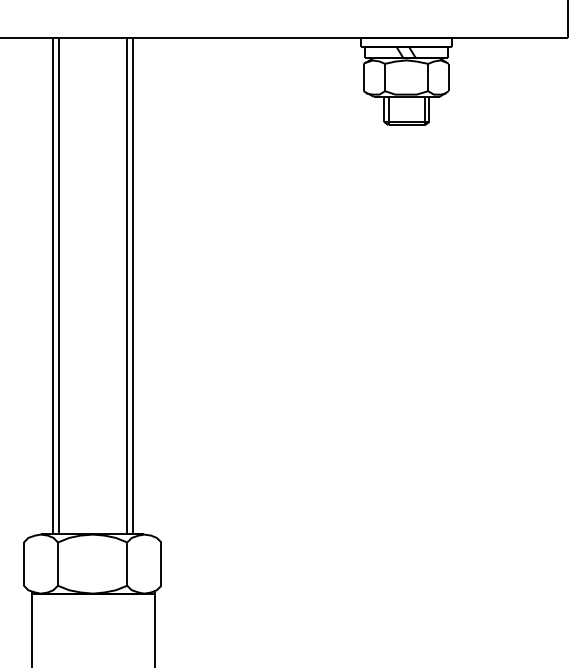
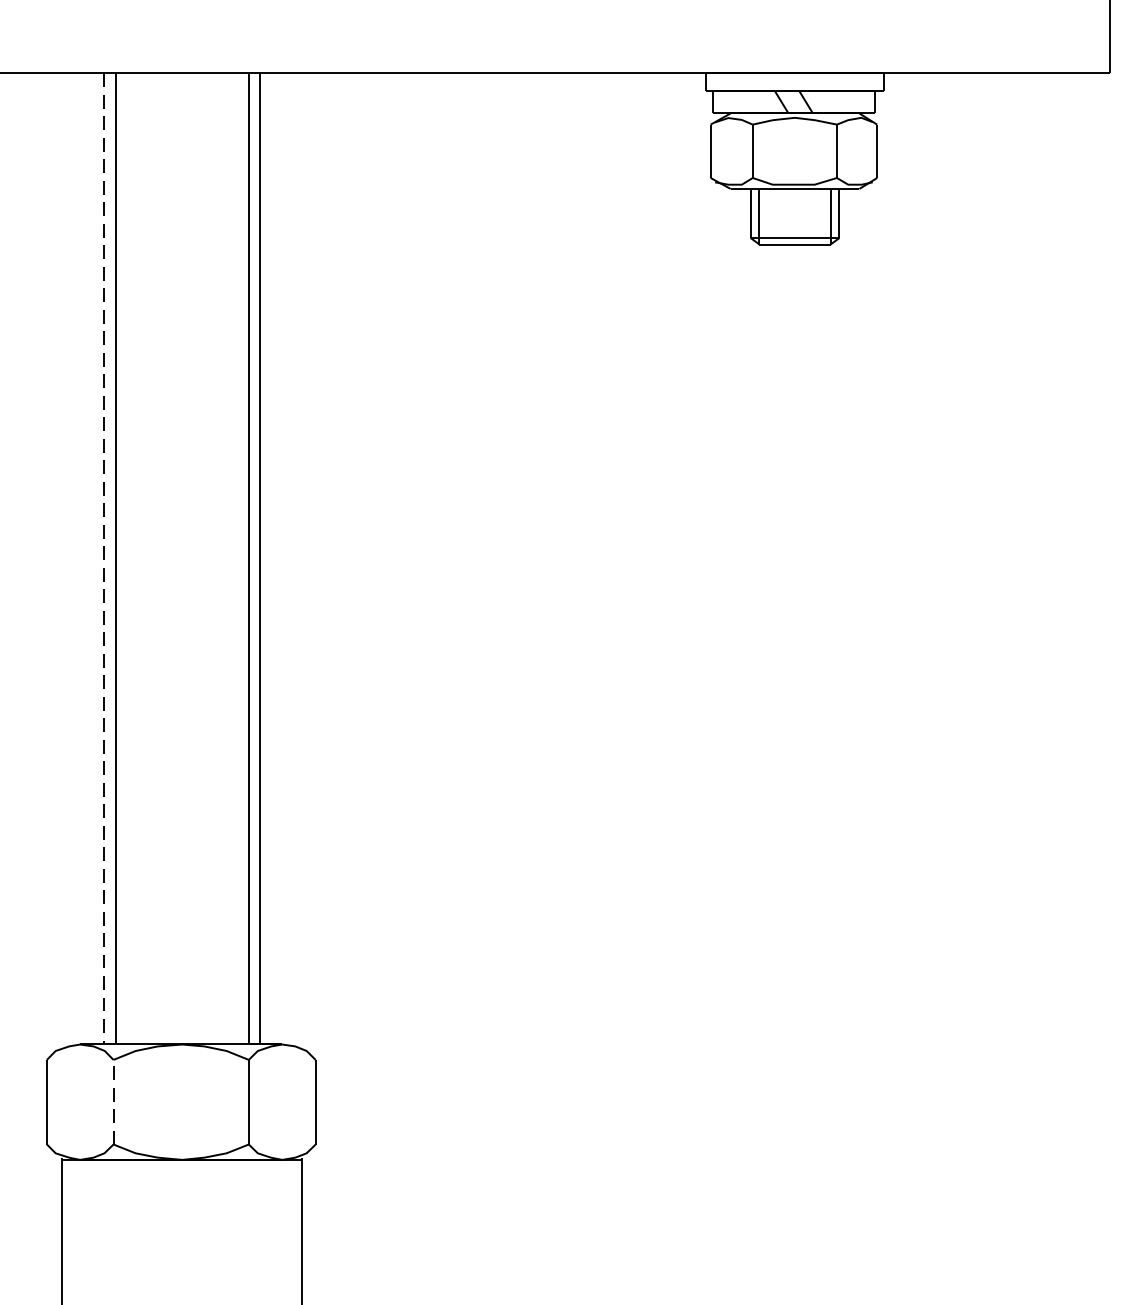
line: (53, 286) -> (104, 559), solid -> dashed
line: (57, 564) -> (112, 1102), solid -> dashed

